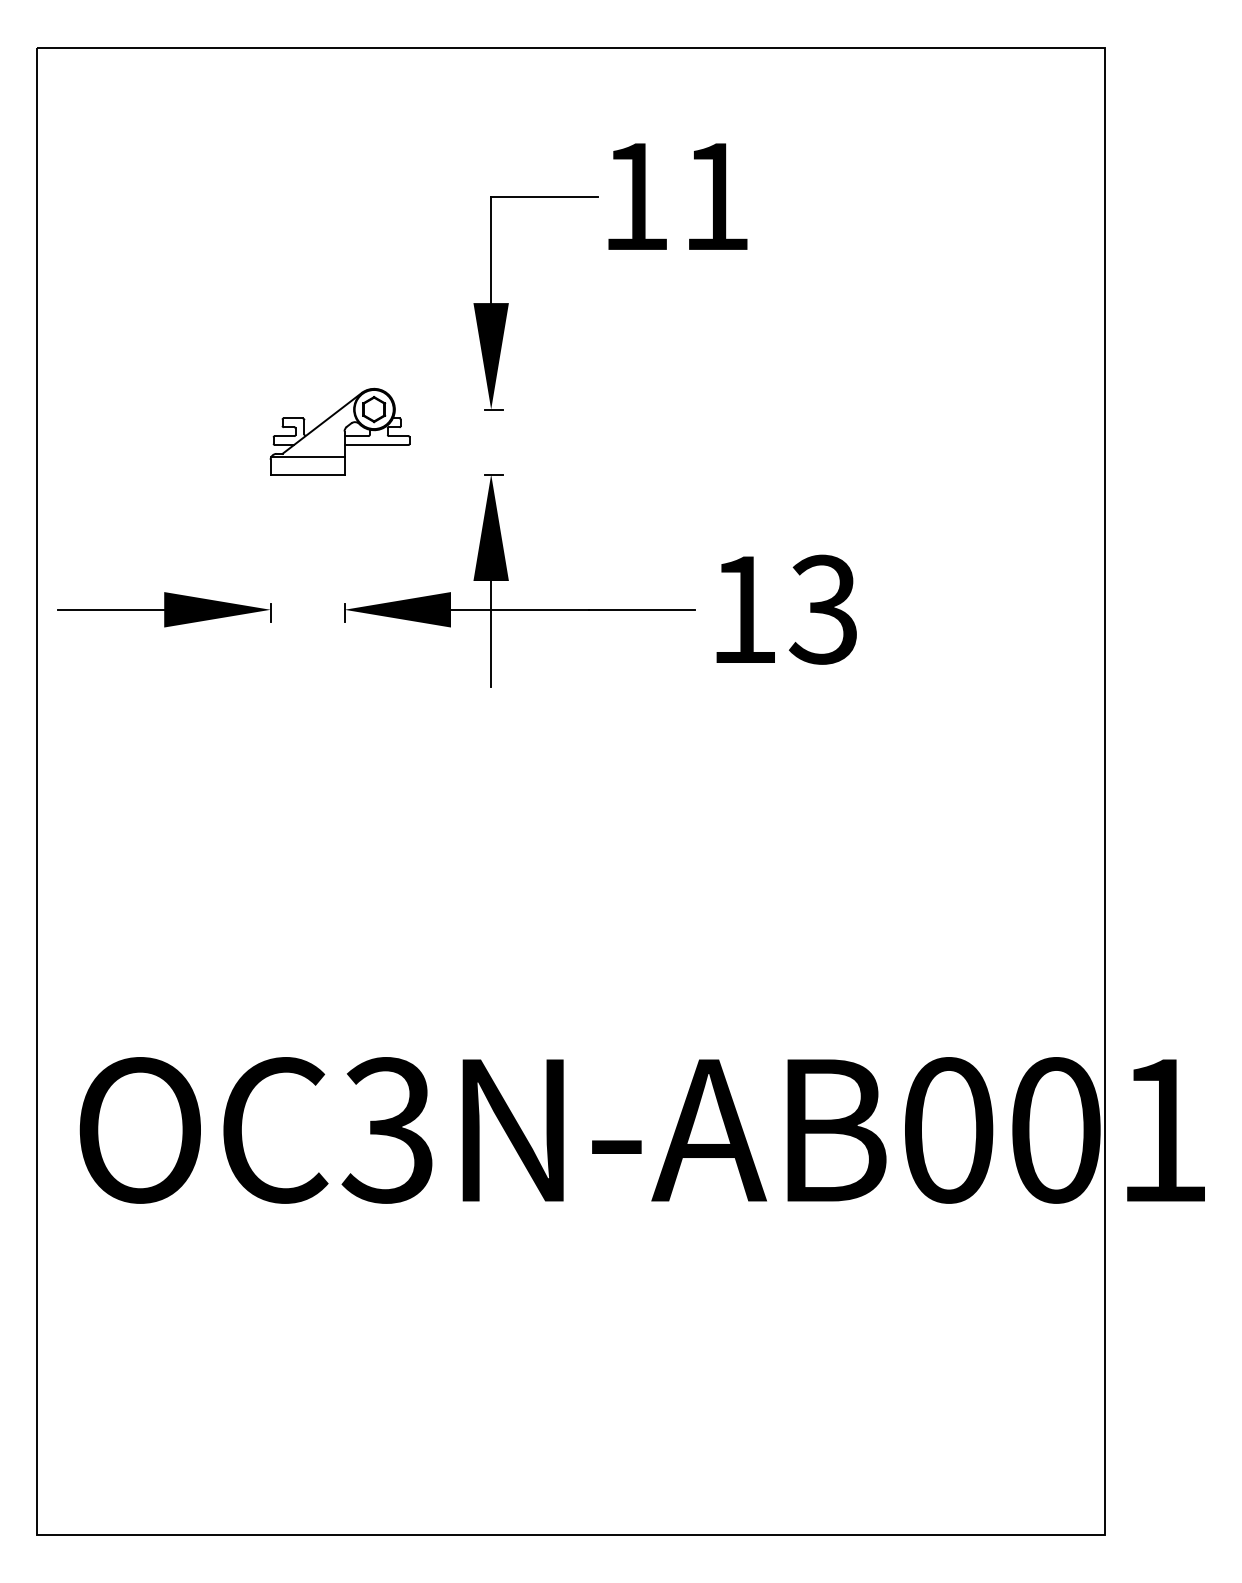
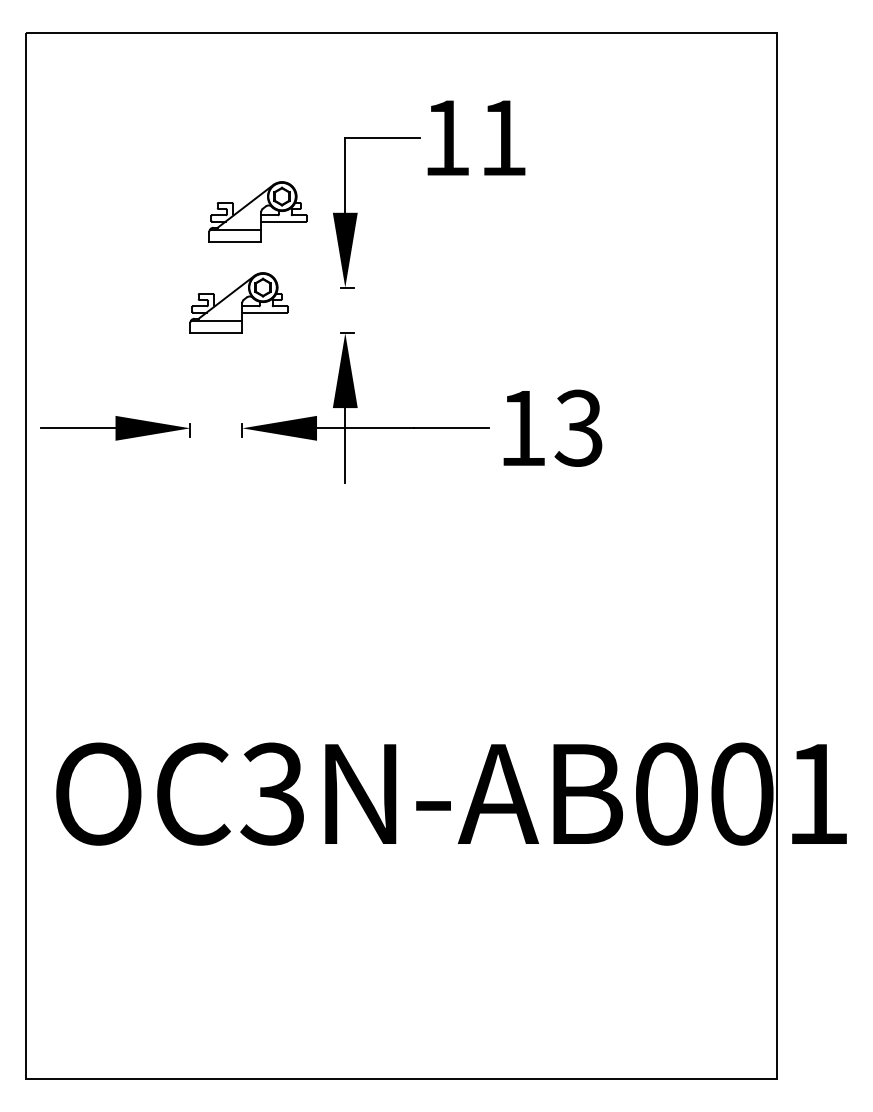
part: (366, 301) -> (257, 211), added

